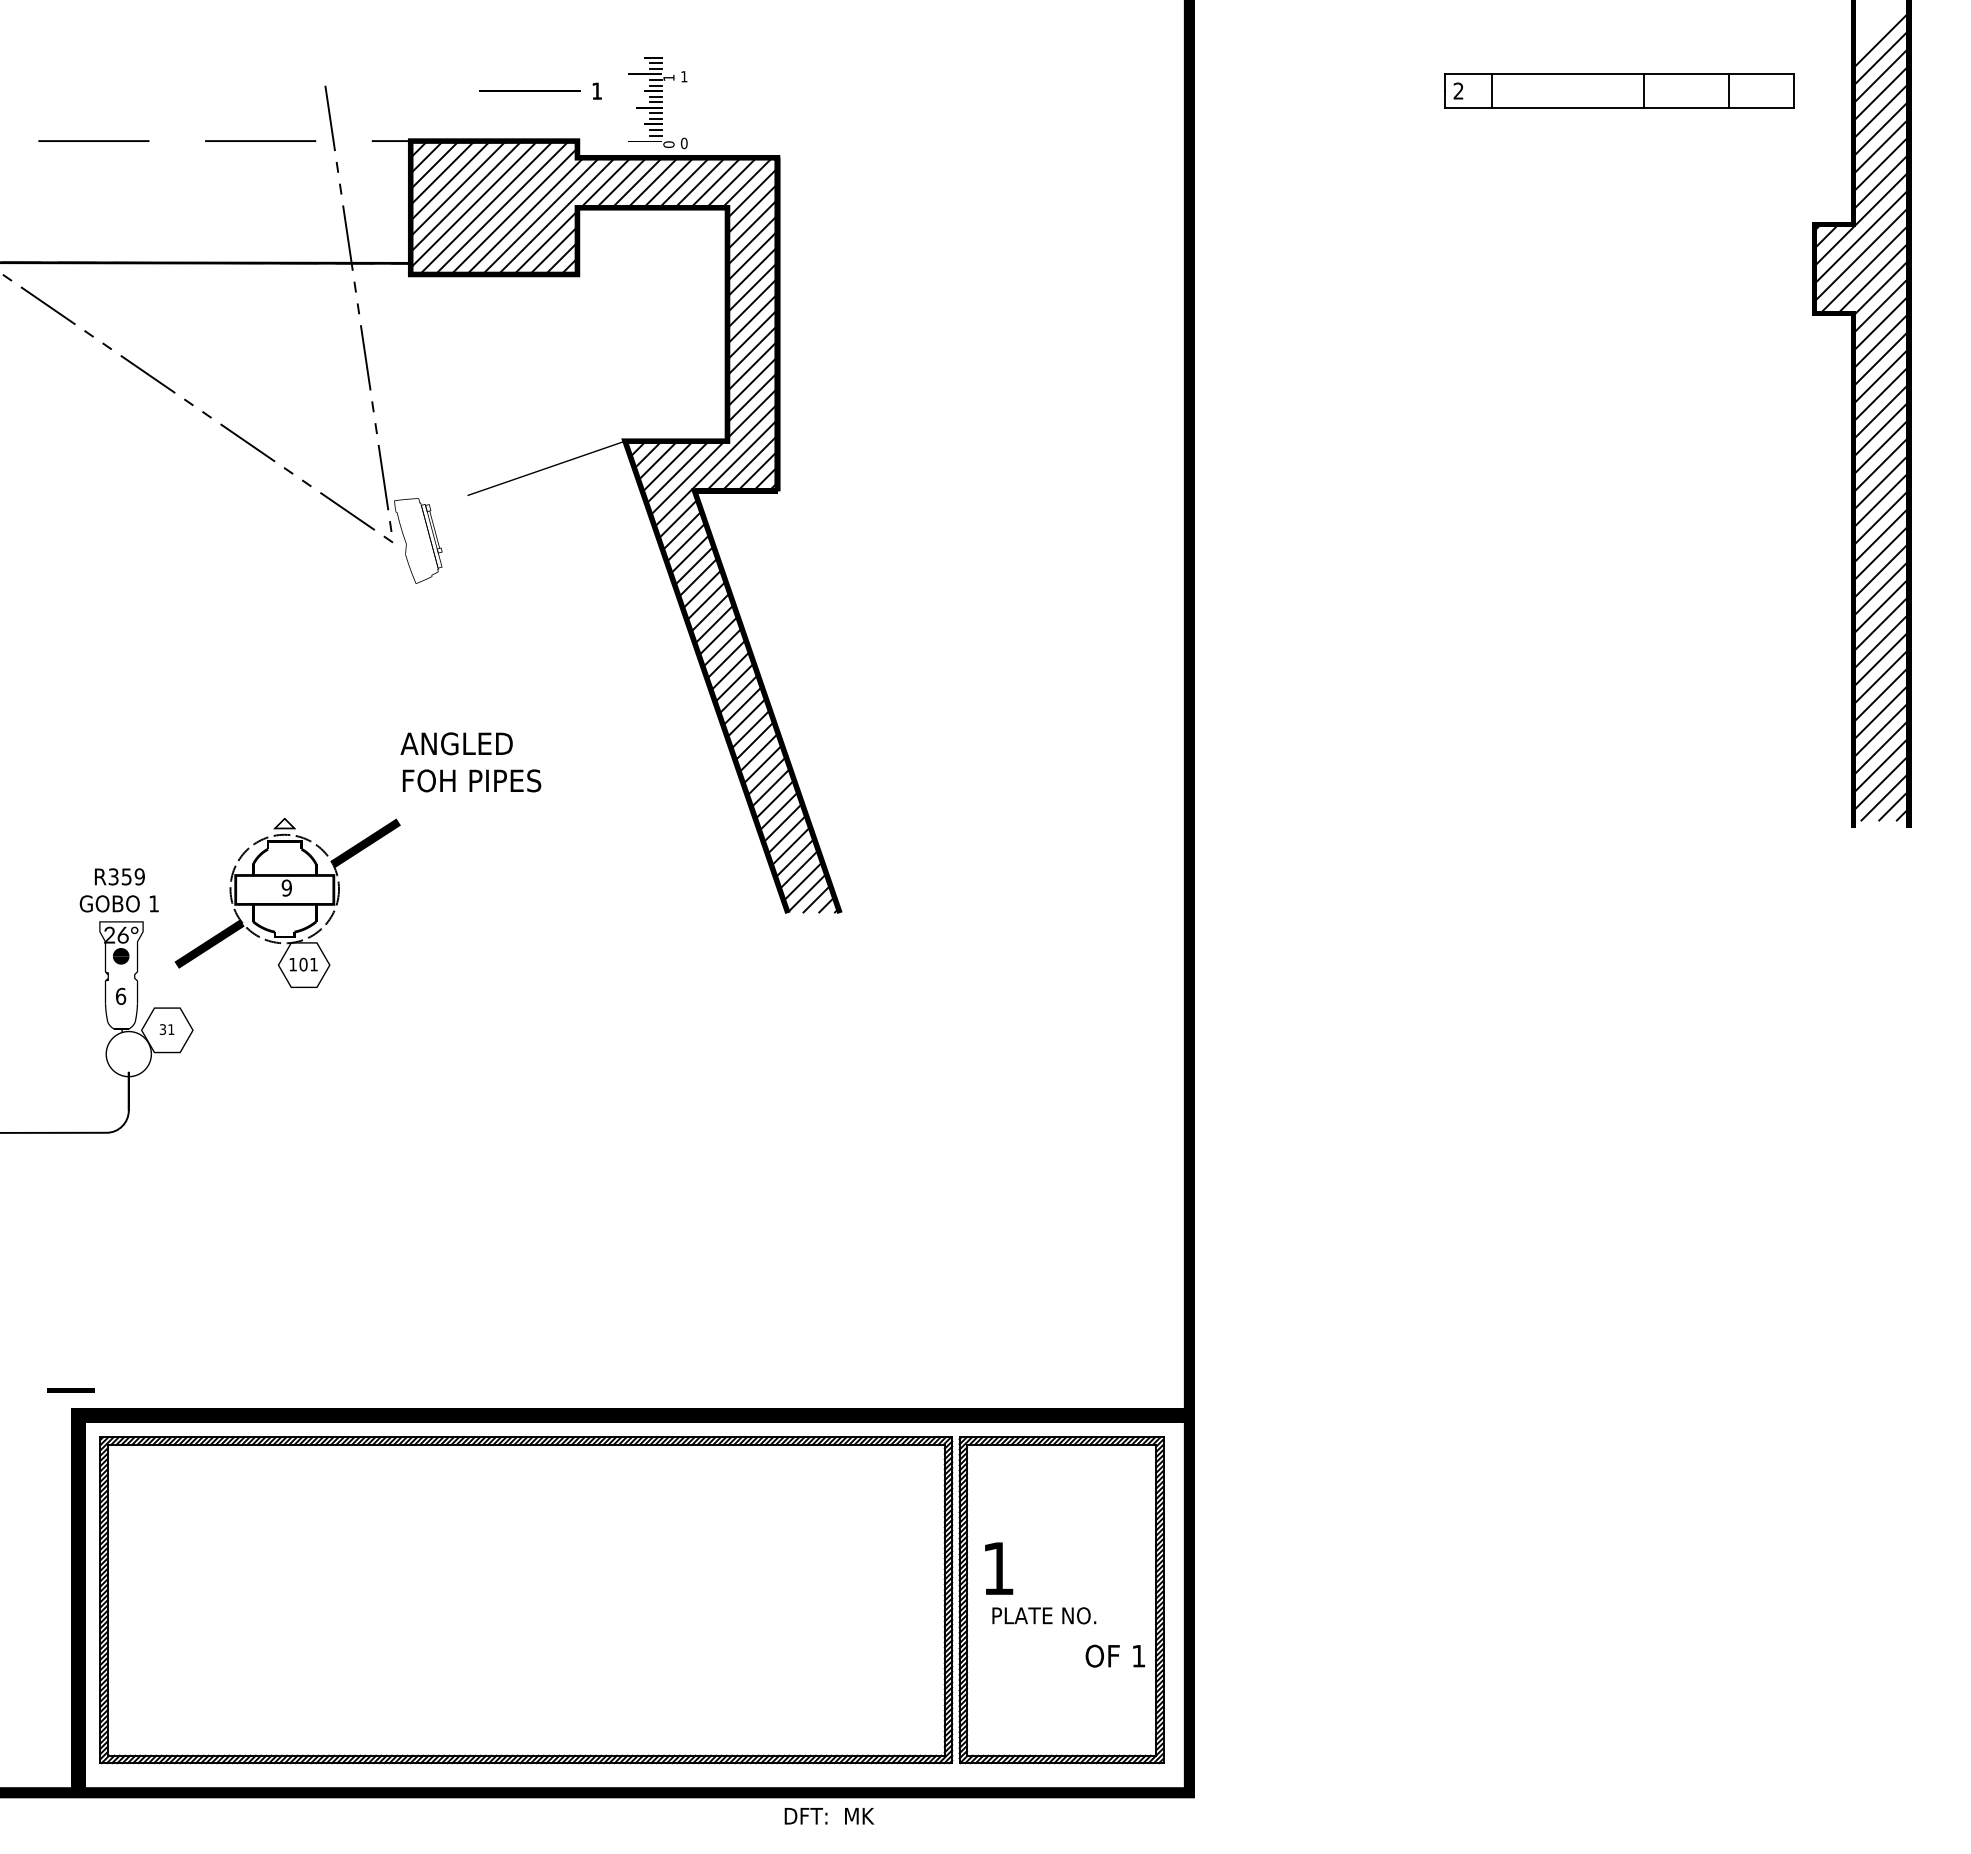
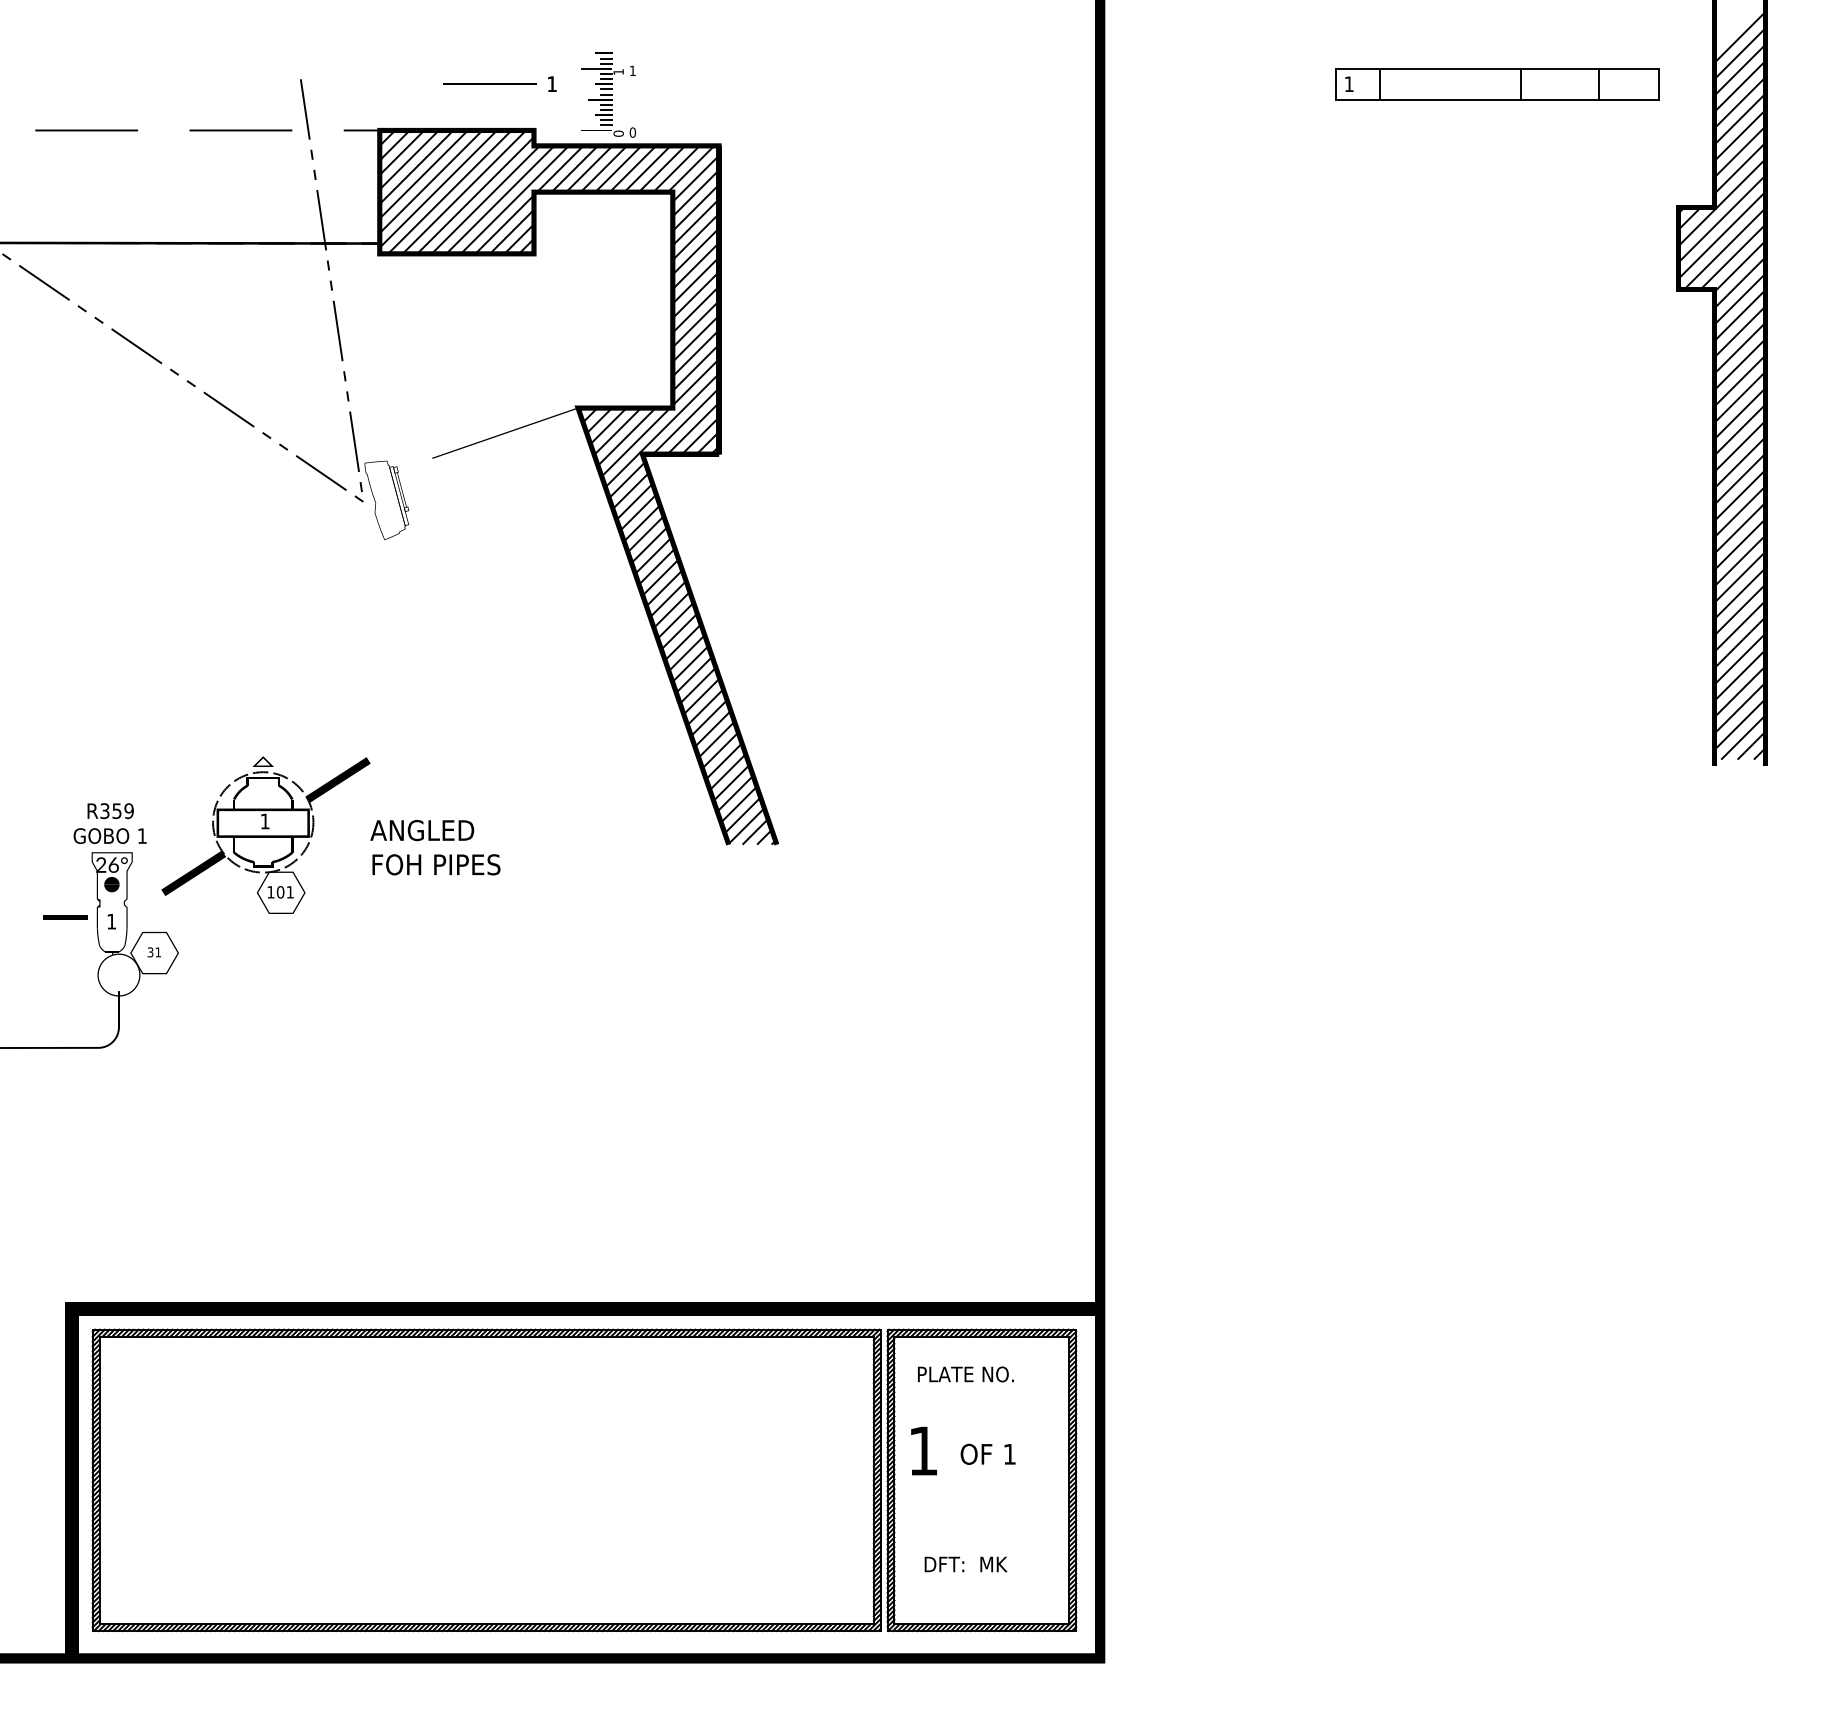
text: (1458, 90) -> (1349, 83), 2 -> 1
text: (470, 762) -> (435, 847), moved
text: (286, 887) -> (264, 820), 9 -> 1
text: (121, 995) -> (112, 920), 6 -> 1
line: (70, 1390) -> (65, 917), moved
text: (1044, 1615) -> (966, 1374), moved
text: (1114, 1655) -> (987, 1453), moved
text: (829, 1816) -> (966, 1564), moved

